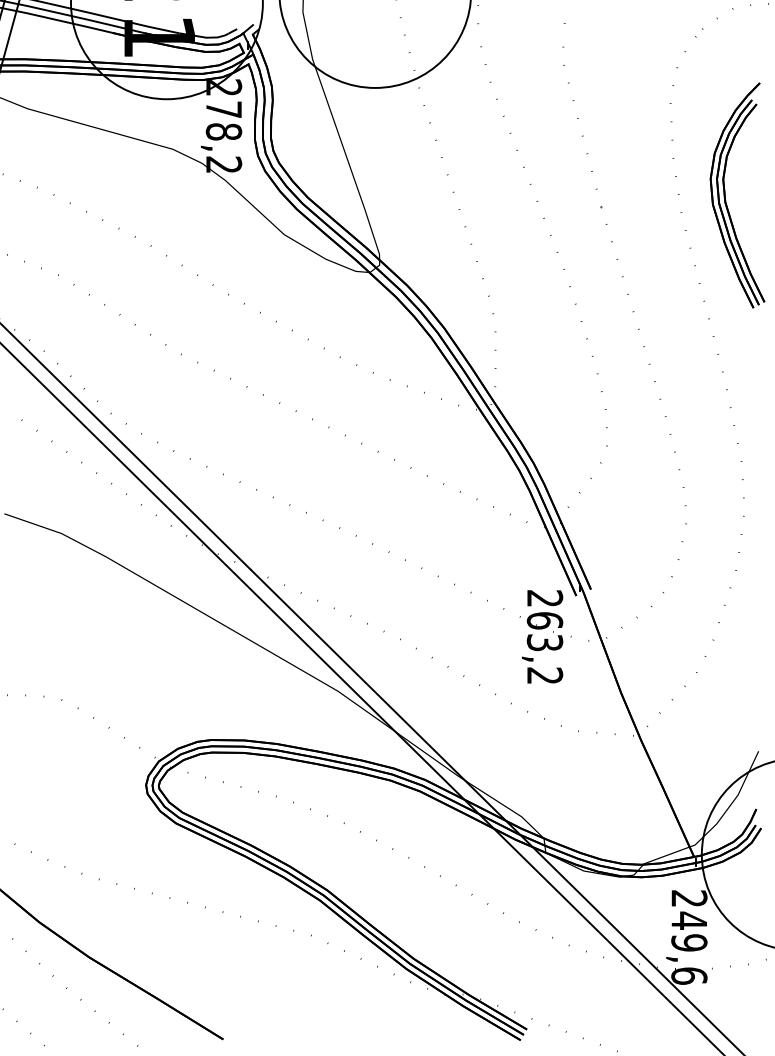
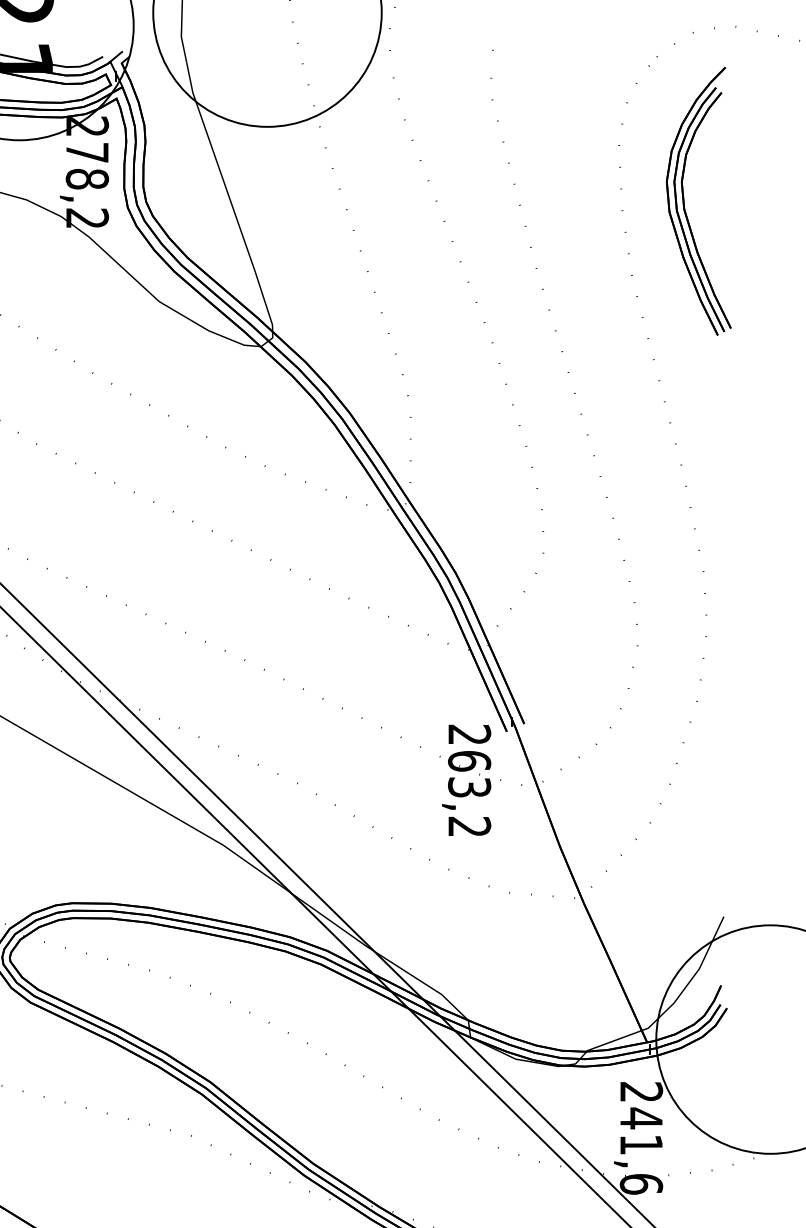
part: (725, 195) -> (684, 201), moved
text: (689, 942) -> (641, 1144), 249,6 -> 241,6

